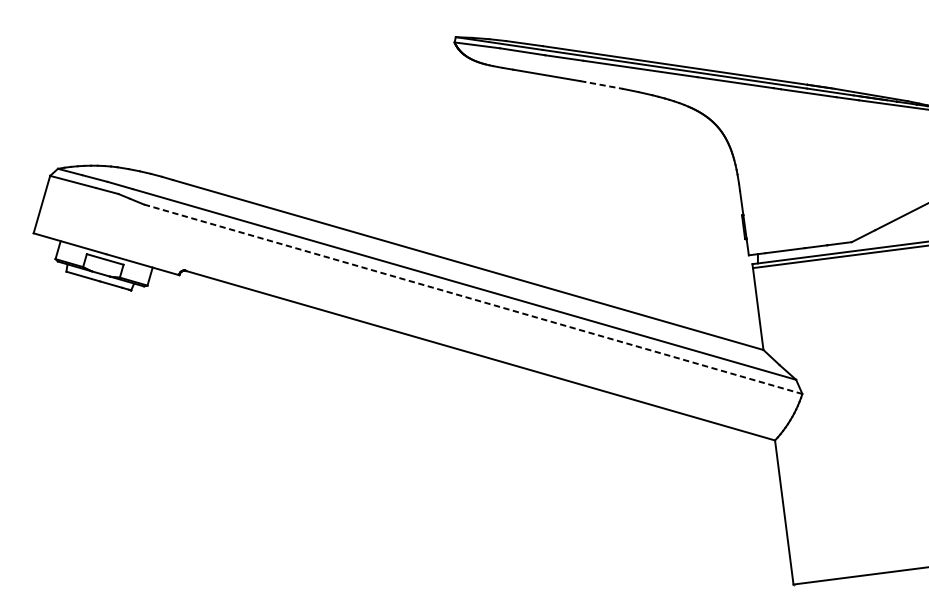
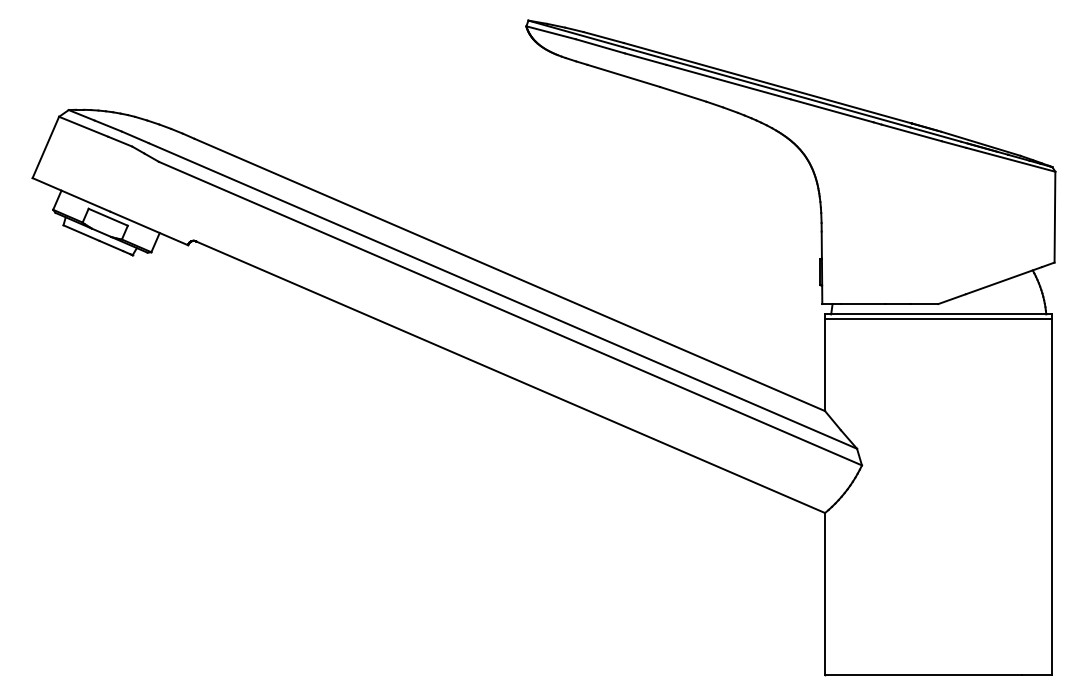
line: (601, 85) -> (683, 94), dashed -> solid
line: (473, 299) -> (510, 313), dashed -> solid

